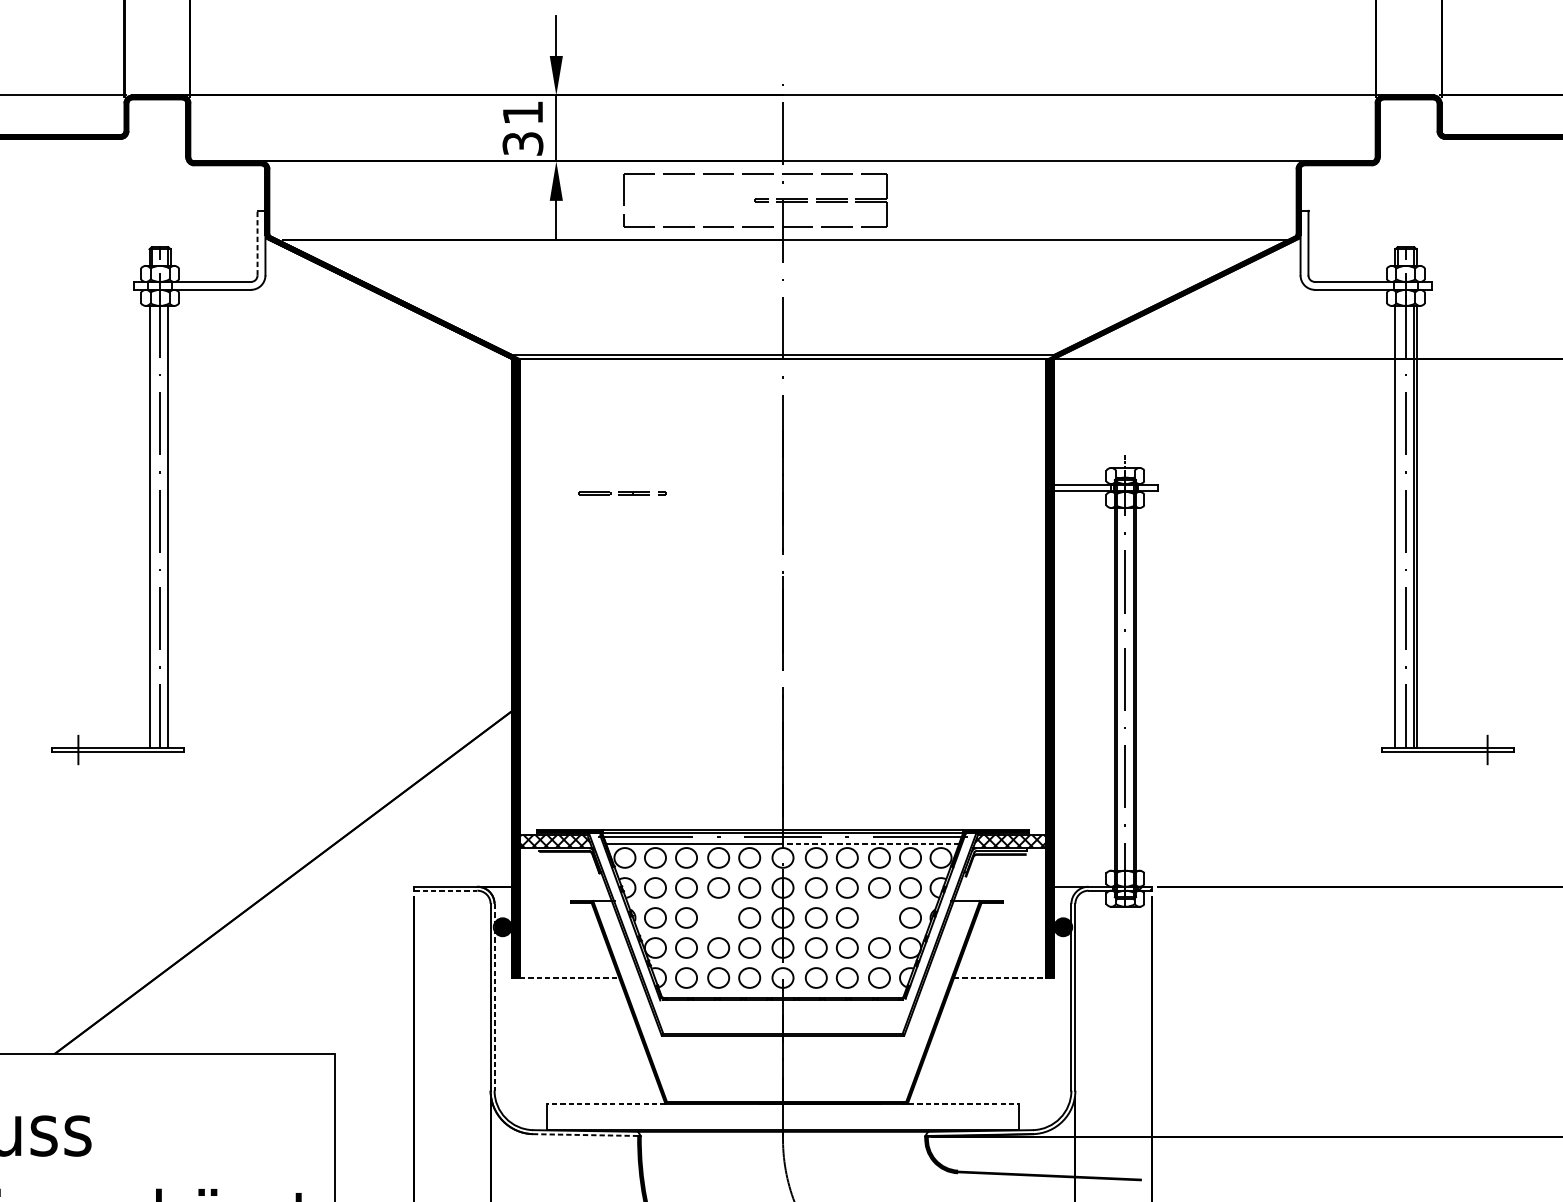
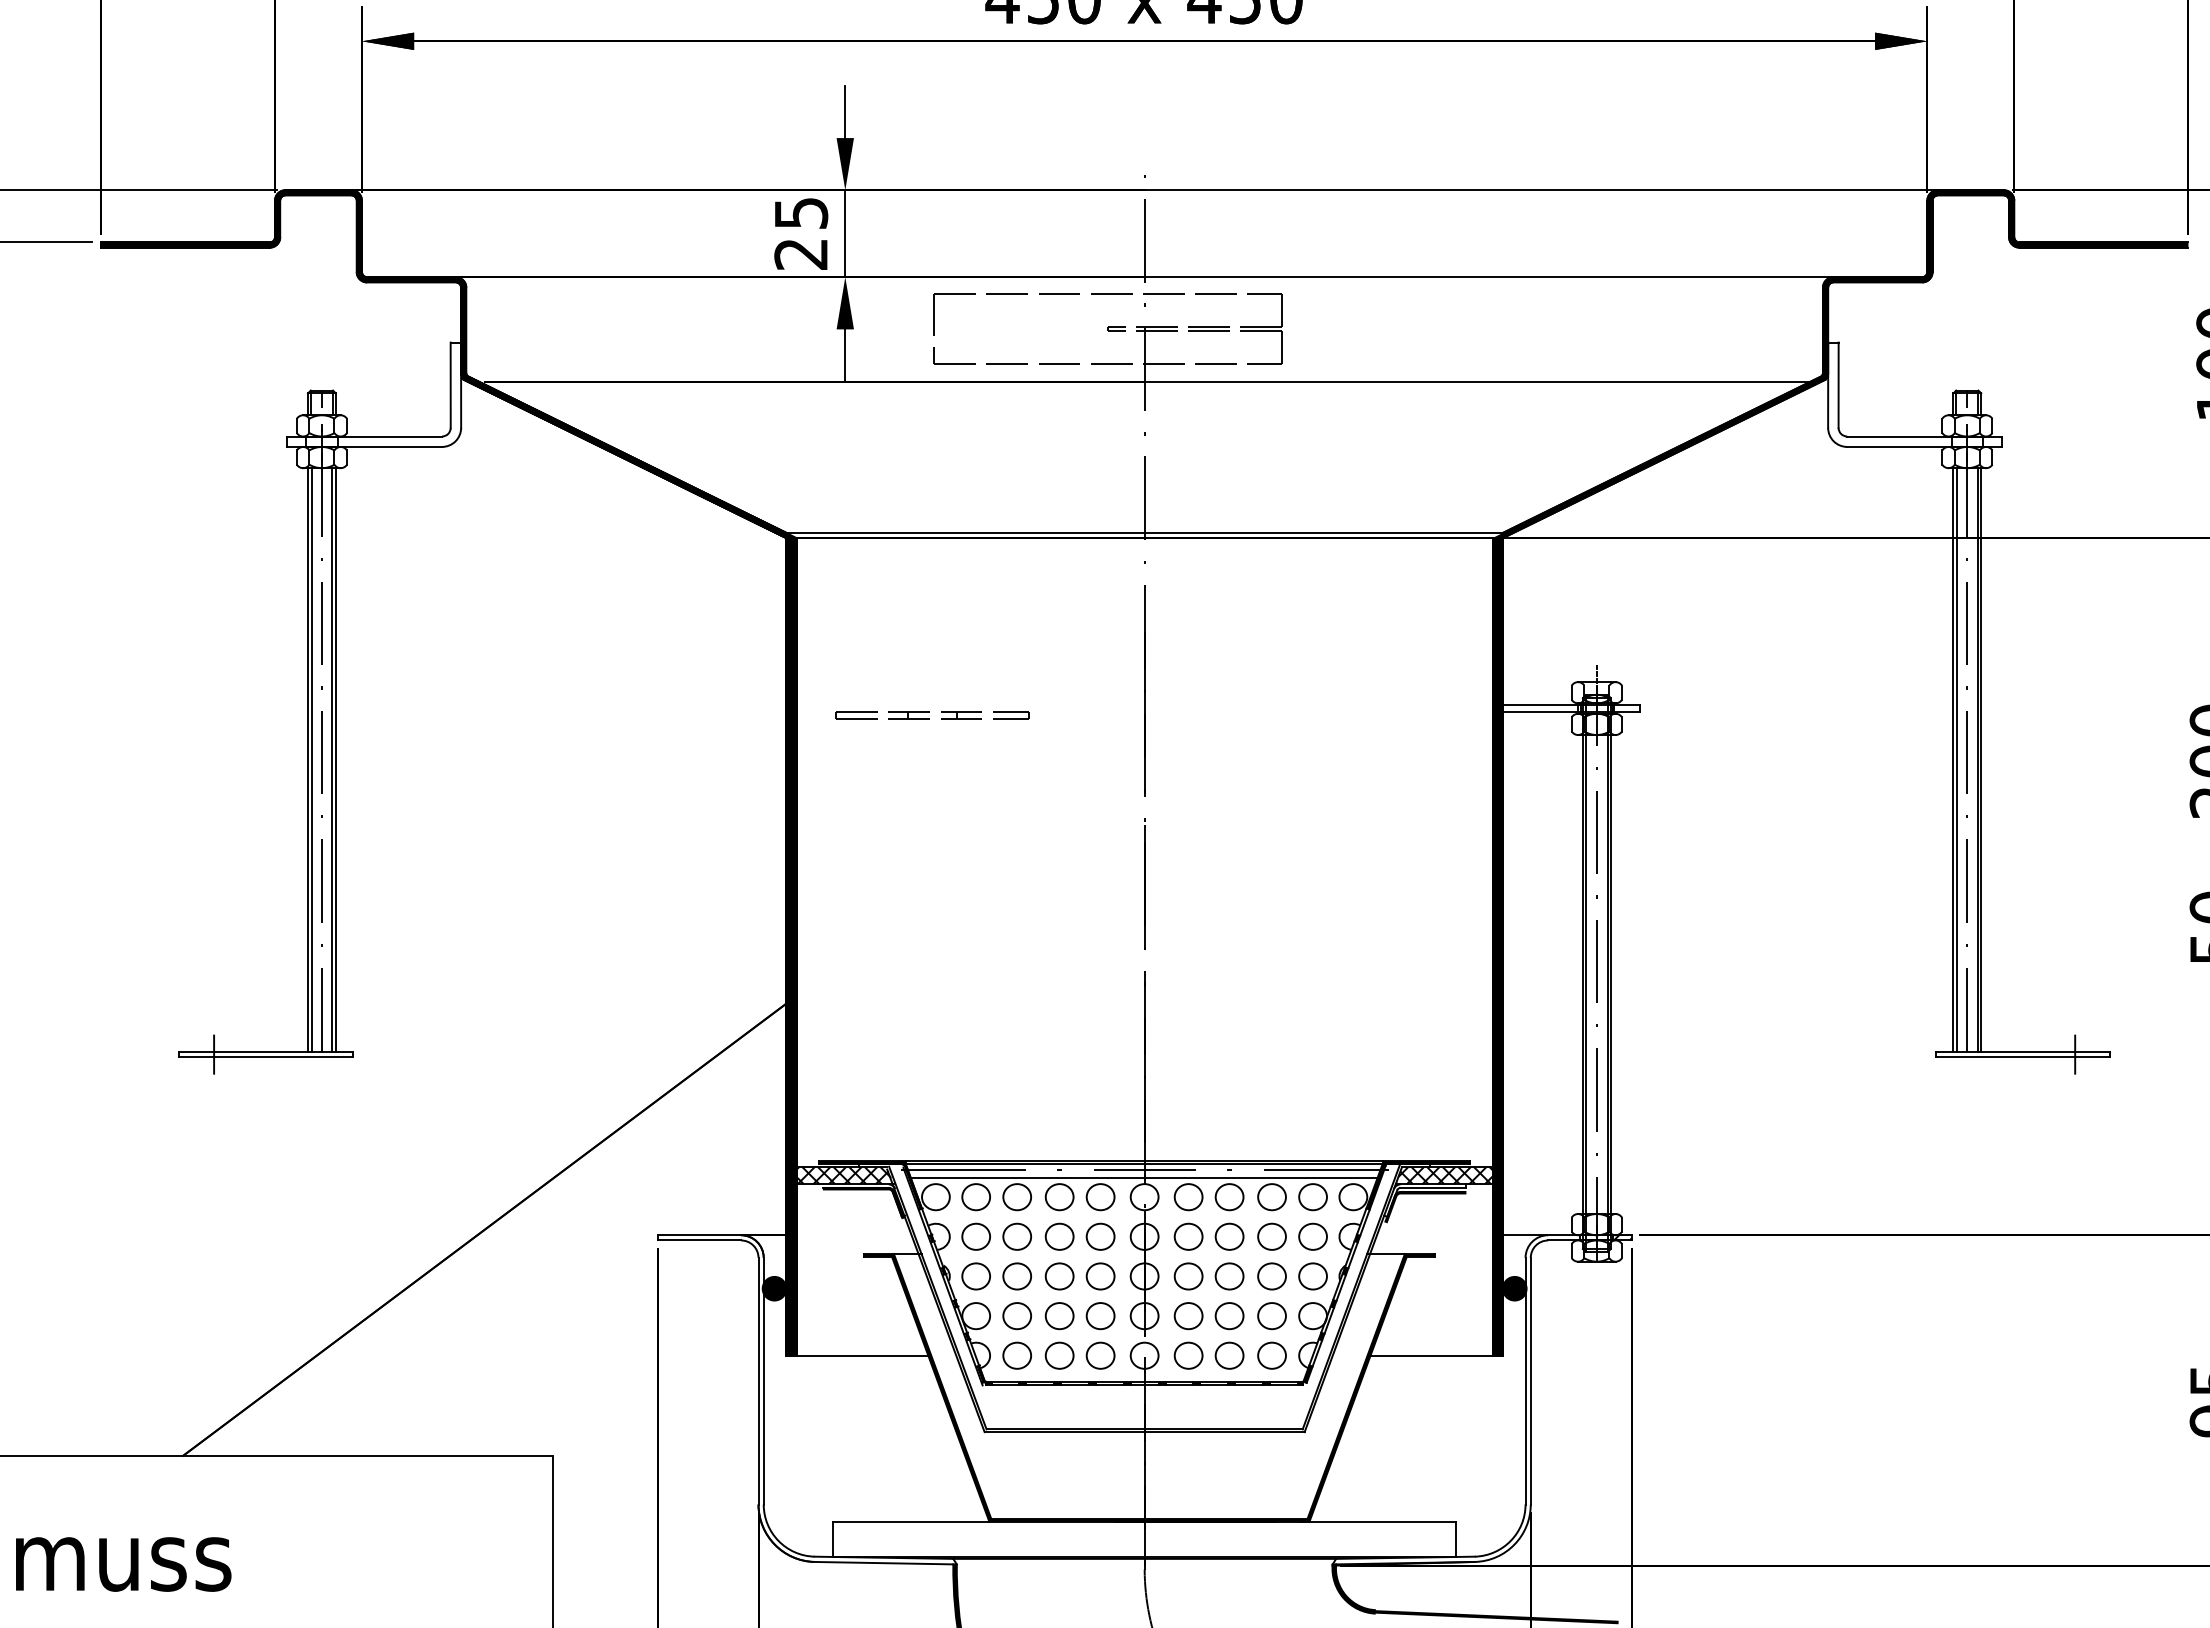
text: (523, 128) -> (801, 233), 31 -> 25
line: (257, 243) -> (450, 385), dashed -> solid
part: (622, 493) -> (932, 715), size x1.67
line: (152, 526) -> (311, 759), added
line: (170, 526) -> (335, 759), added
line: (1397, 526) -> (1956, 759), added
line: (870, 843) -> (1260, 1178), dashed -> solid
line: (445, 890) -> (699, 1240), dashed -> solid
part: (718, 918) -> (1059, 1276), added
part: (879, 918) -> (1271, 1276), added
line: (565, 977) -> (857, 1355), dashed -> solid
line: (1004, 977) -> (1437, 1355), dashed -> solid
line: (494, 997) -> (763, 1381), dashed -> solid
line: (605, 1103) -> (910, 1521), dashed -> solid
line: (960, 1103) -> (1378, 1521), dashed -> solid
line: (585, 1135) -> (883, 1563), dashed -> solid

